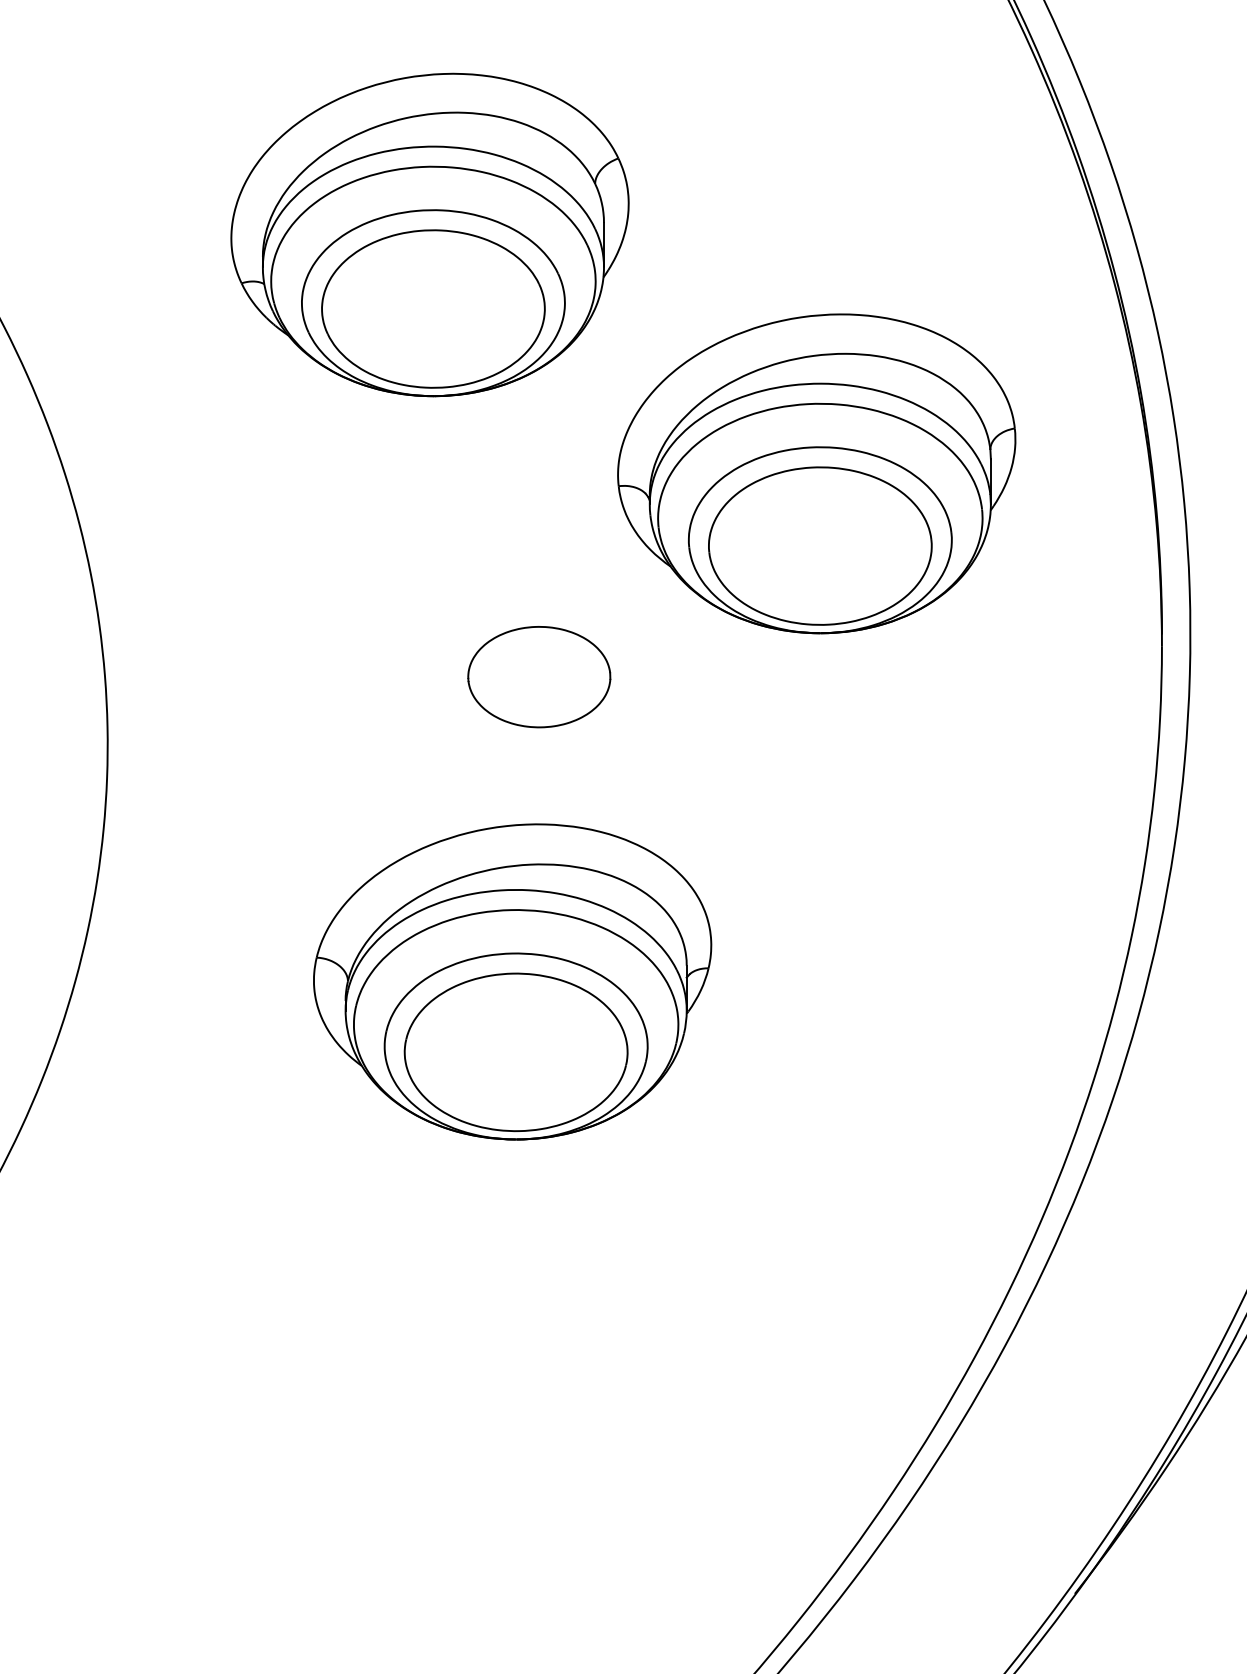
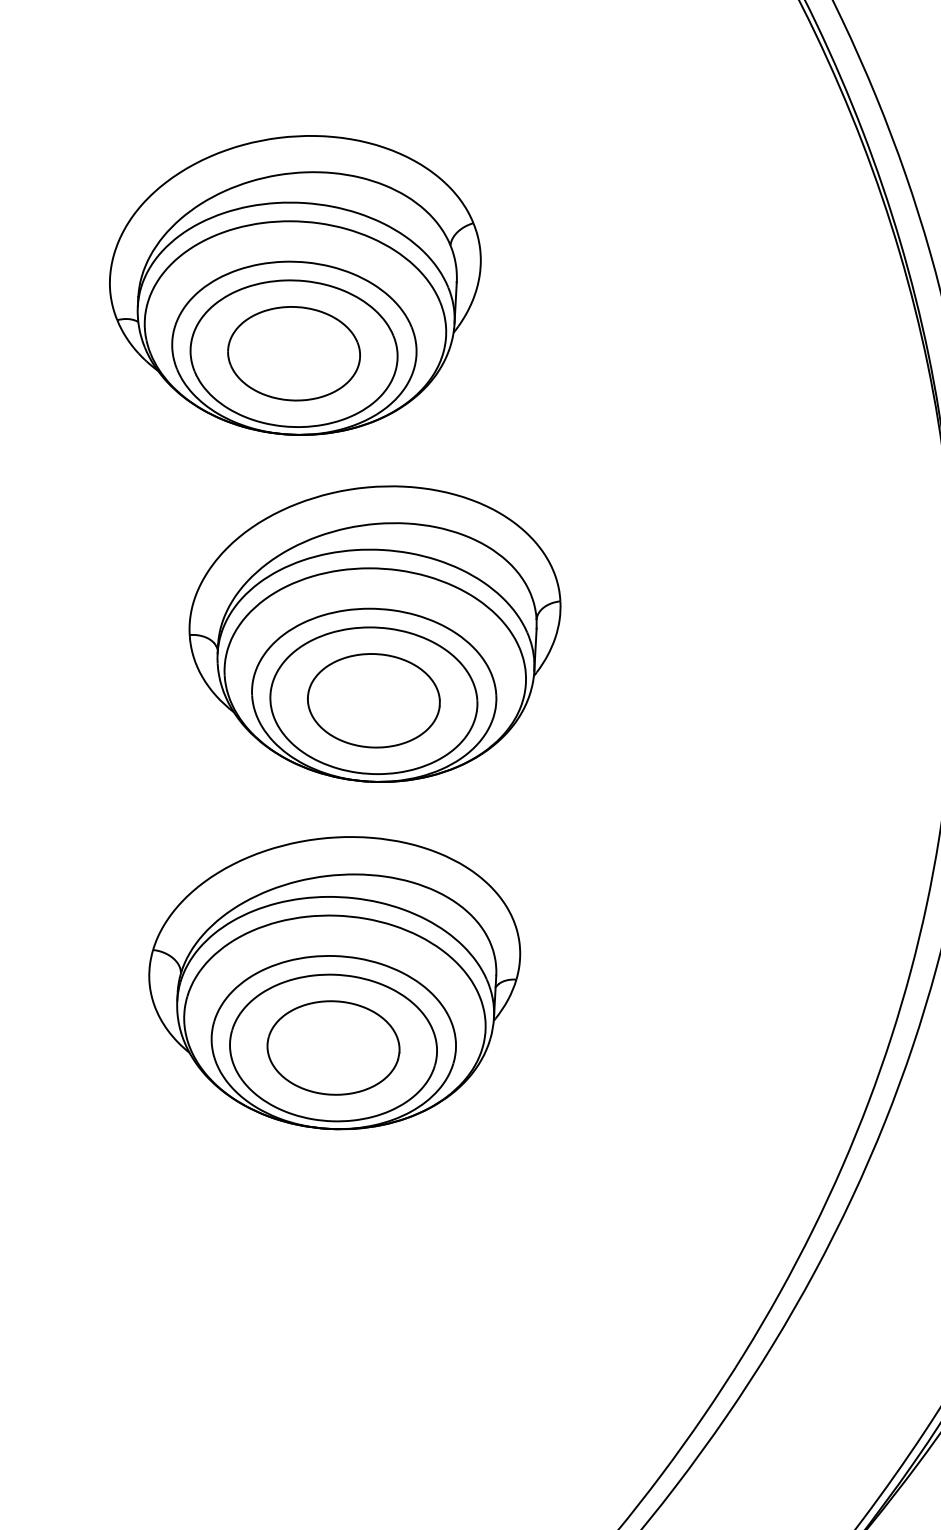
part: (433, 308) -> (294, 353), added
part: (816, 473) -> (374, 633), moved
part: (516, 1052) -> (333, 1048), added

